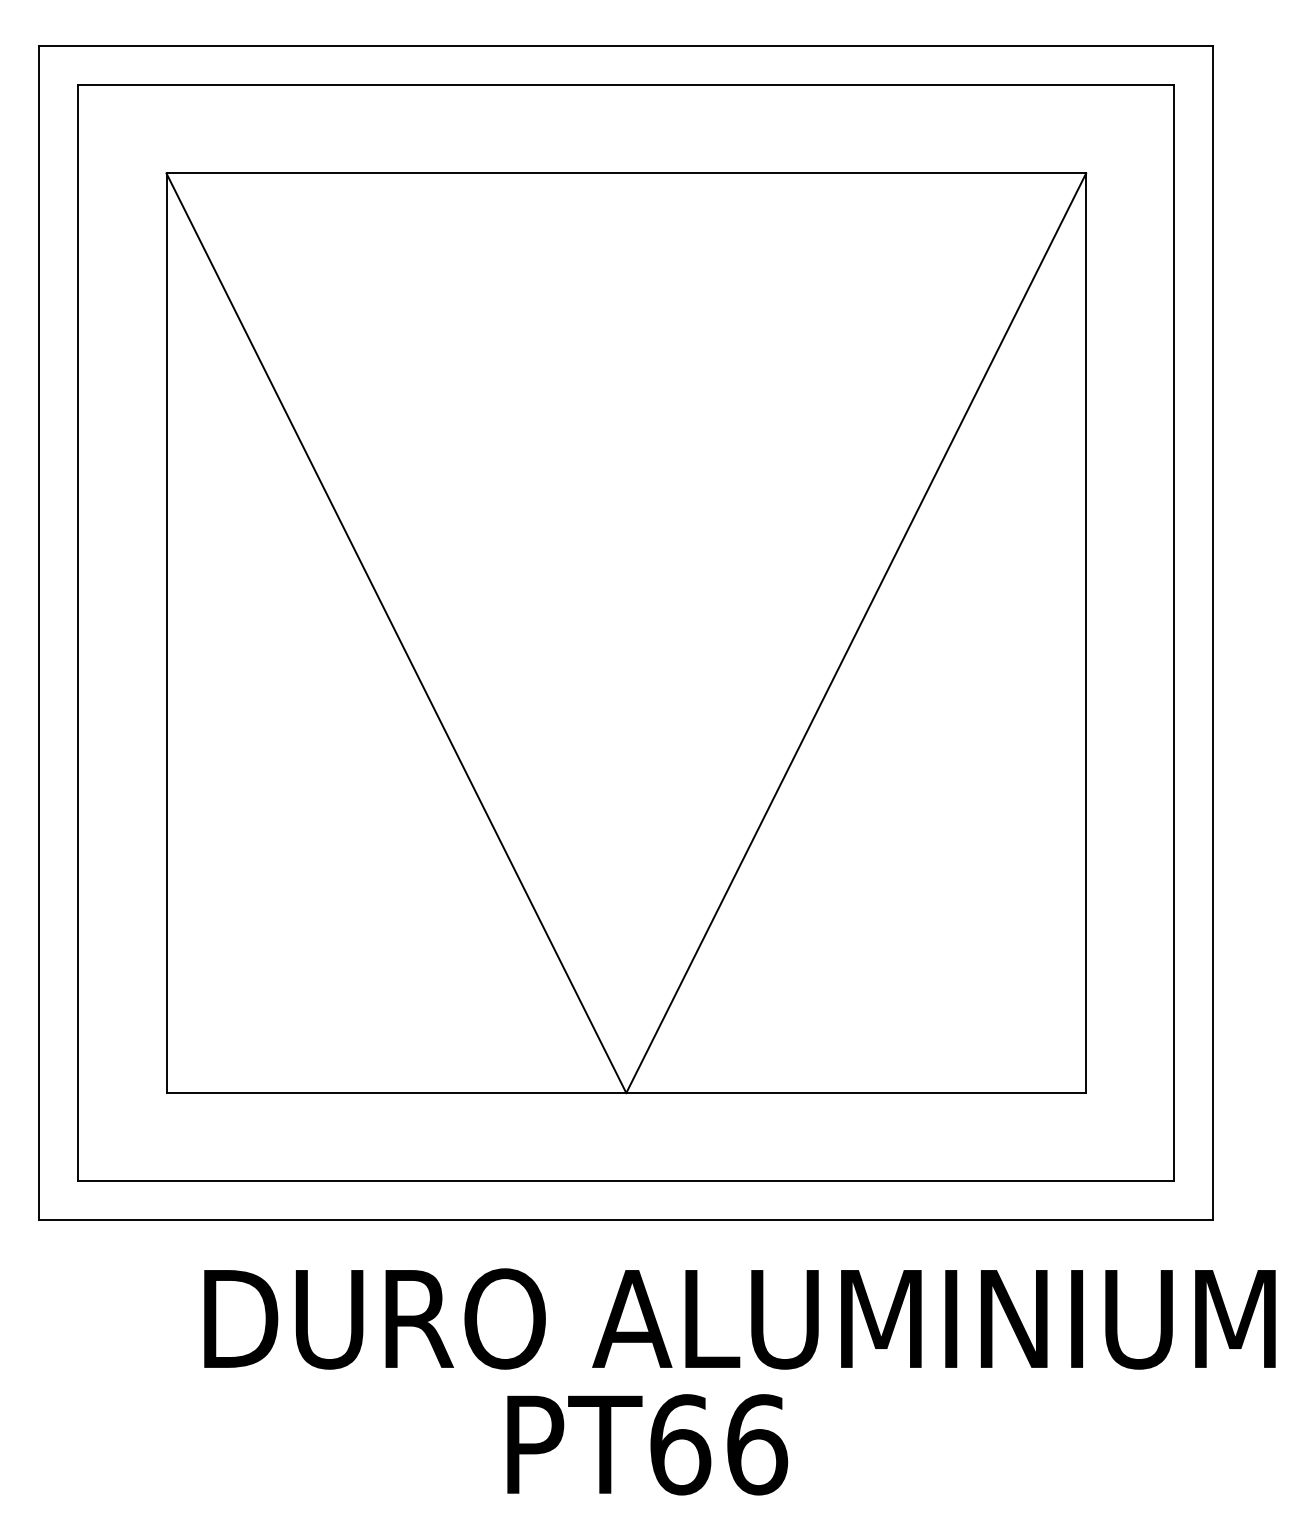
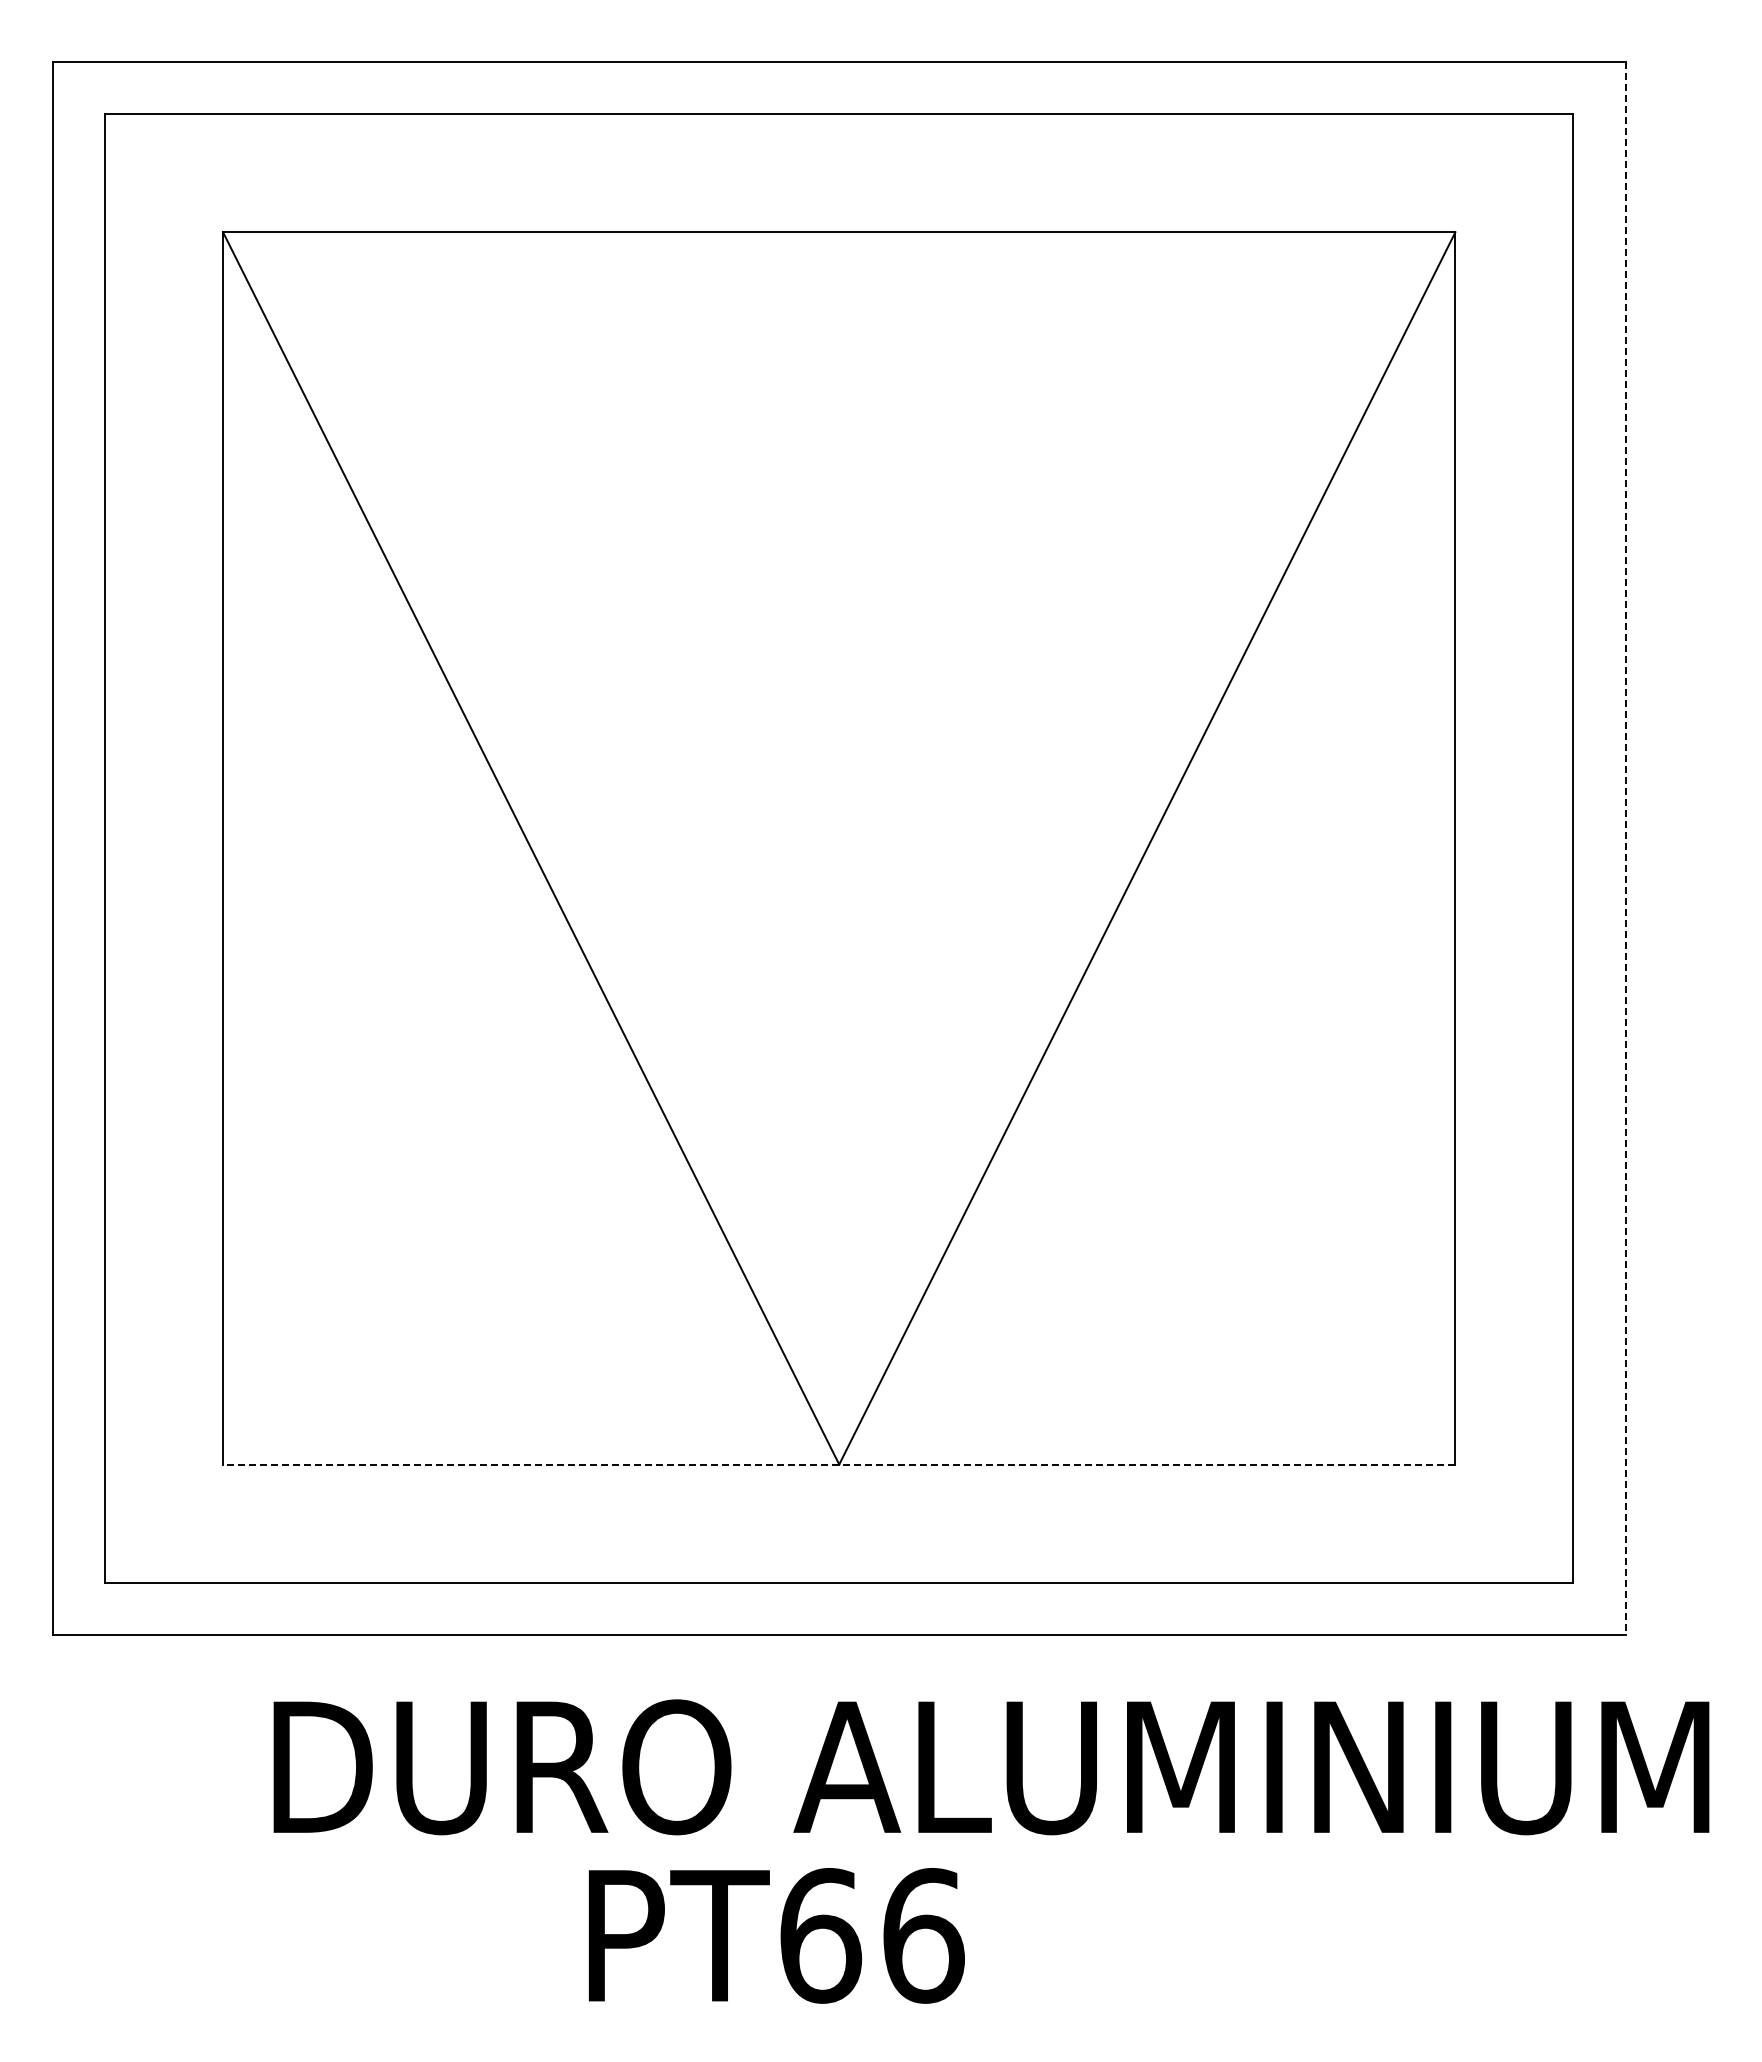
line: (1213, 633) -> (1625, 848), solid -> dashed
line: (625, 1093) -> (838, 1464), solid -> dashed
text: (647, 1444) -> (776, 1935), moved

